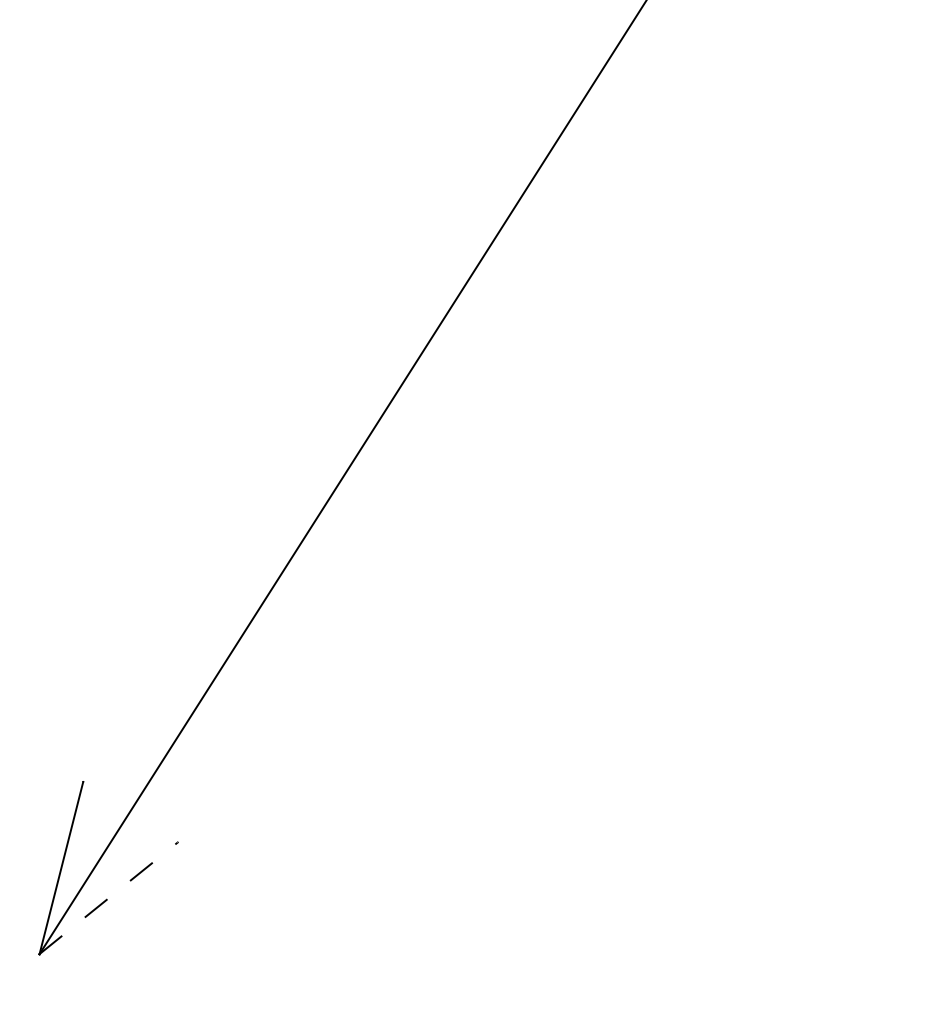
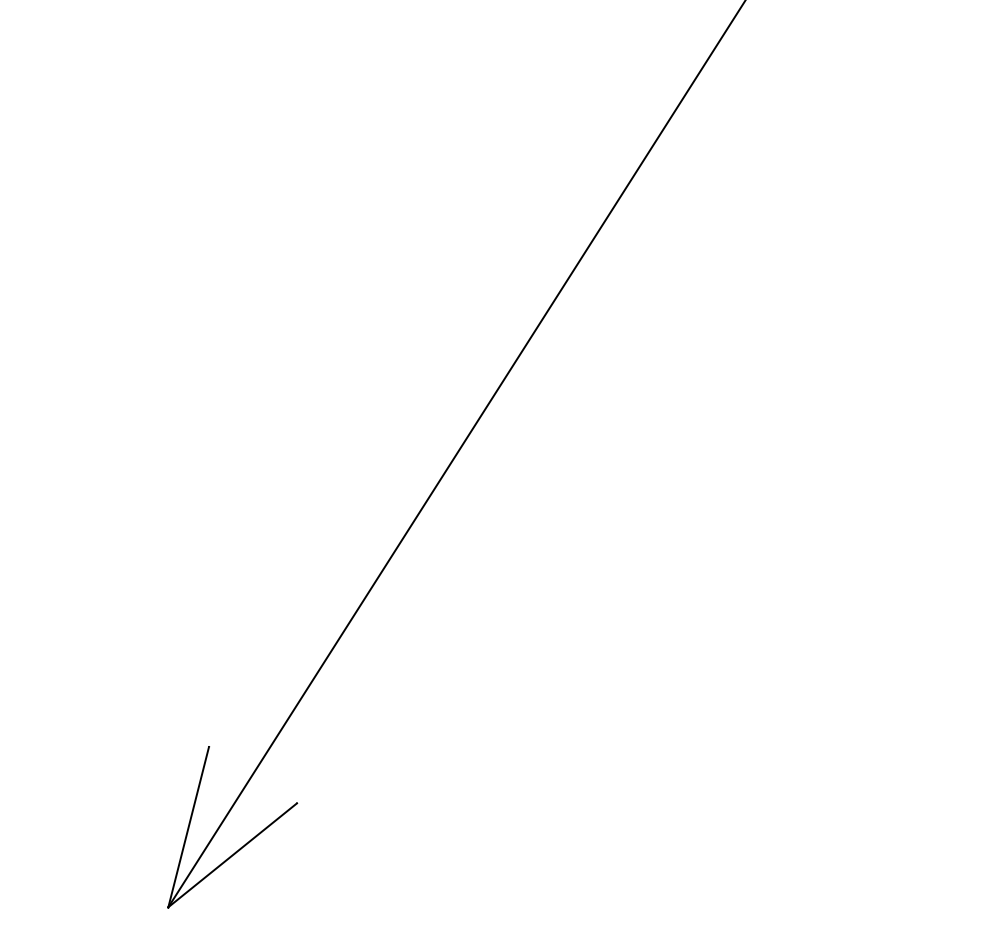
line: (108, 898) -> (232, 855), dashed -> solid

